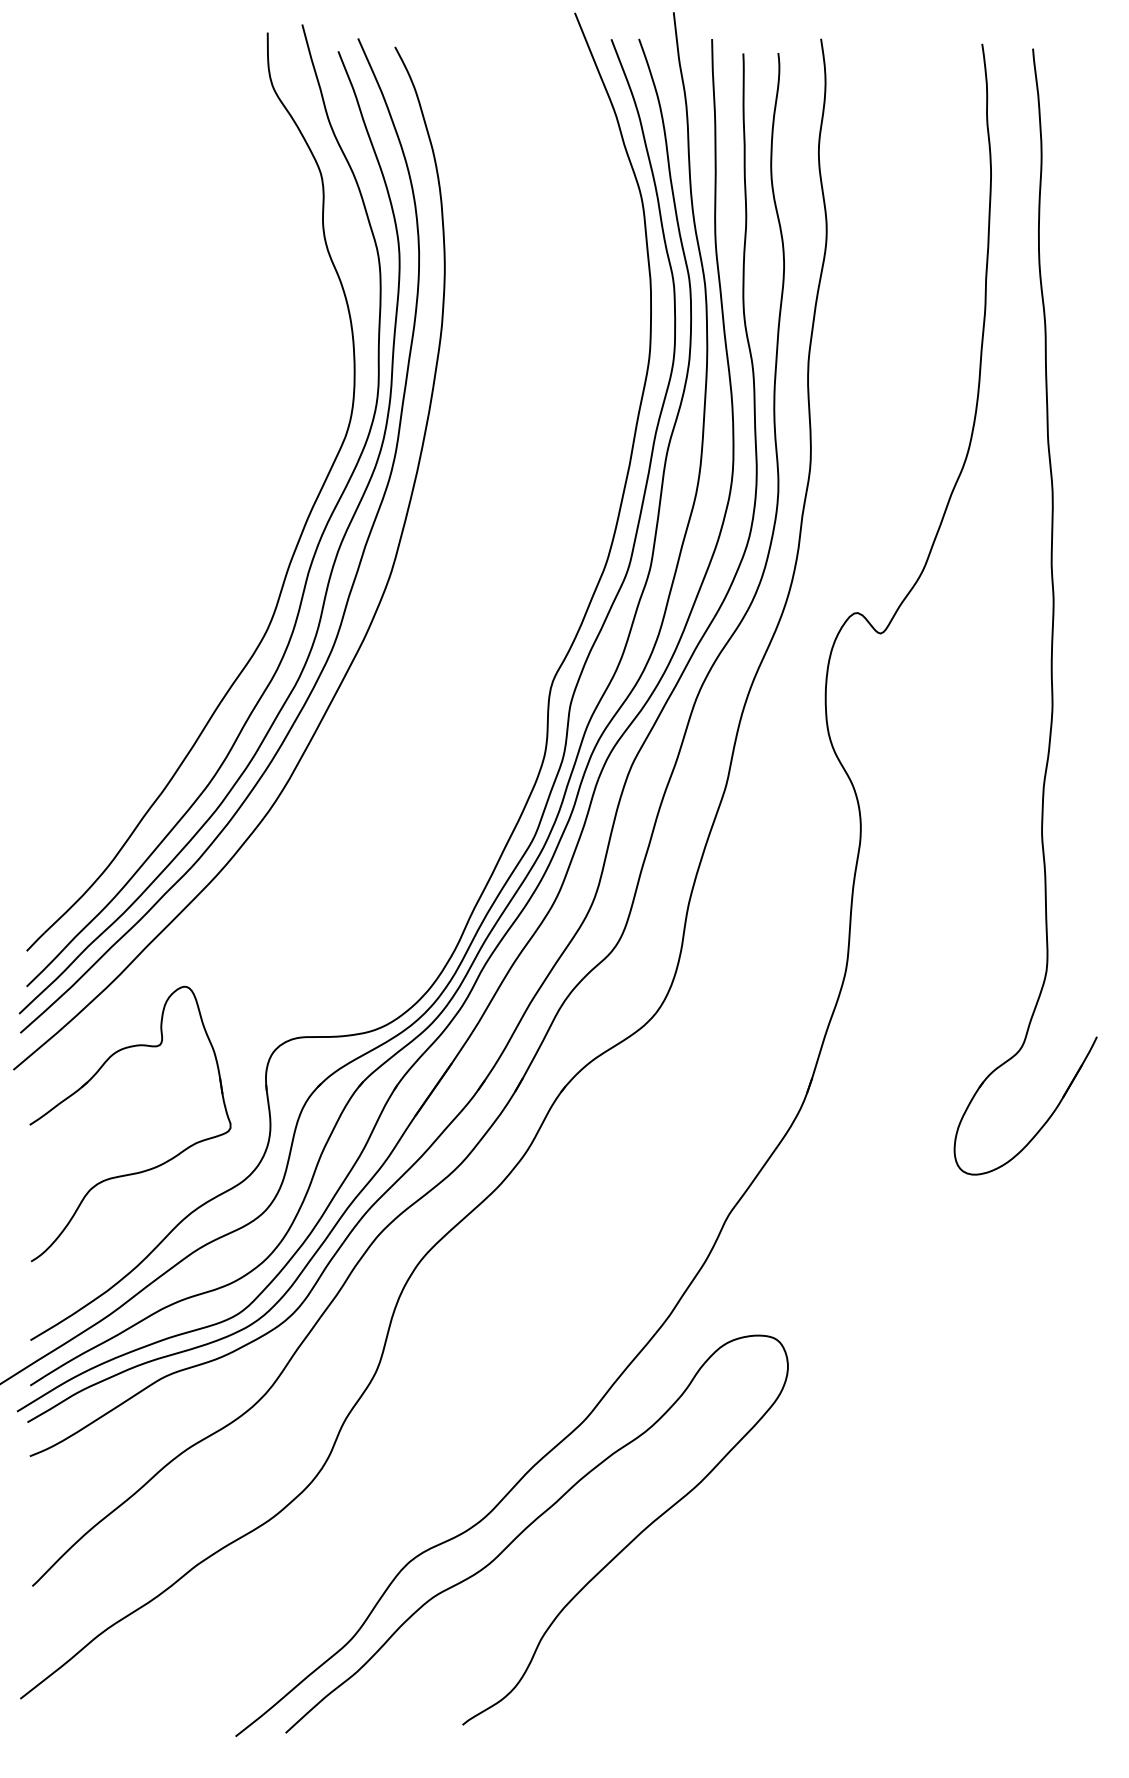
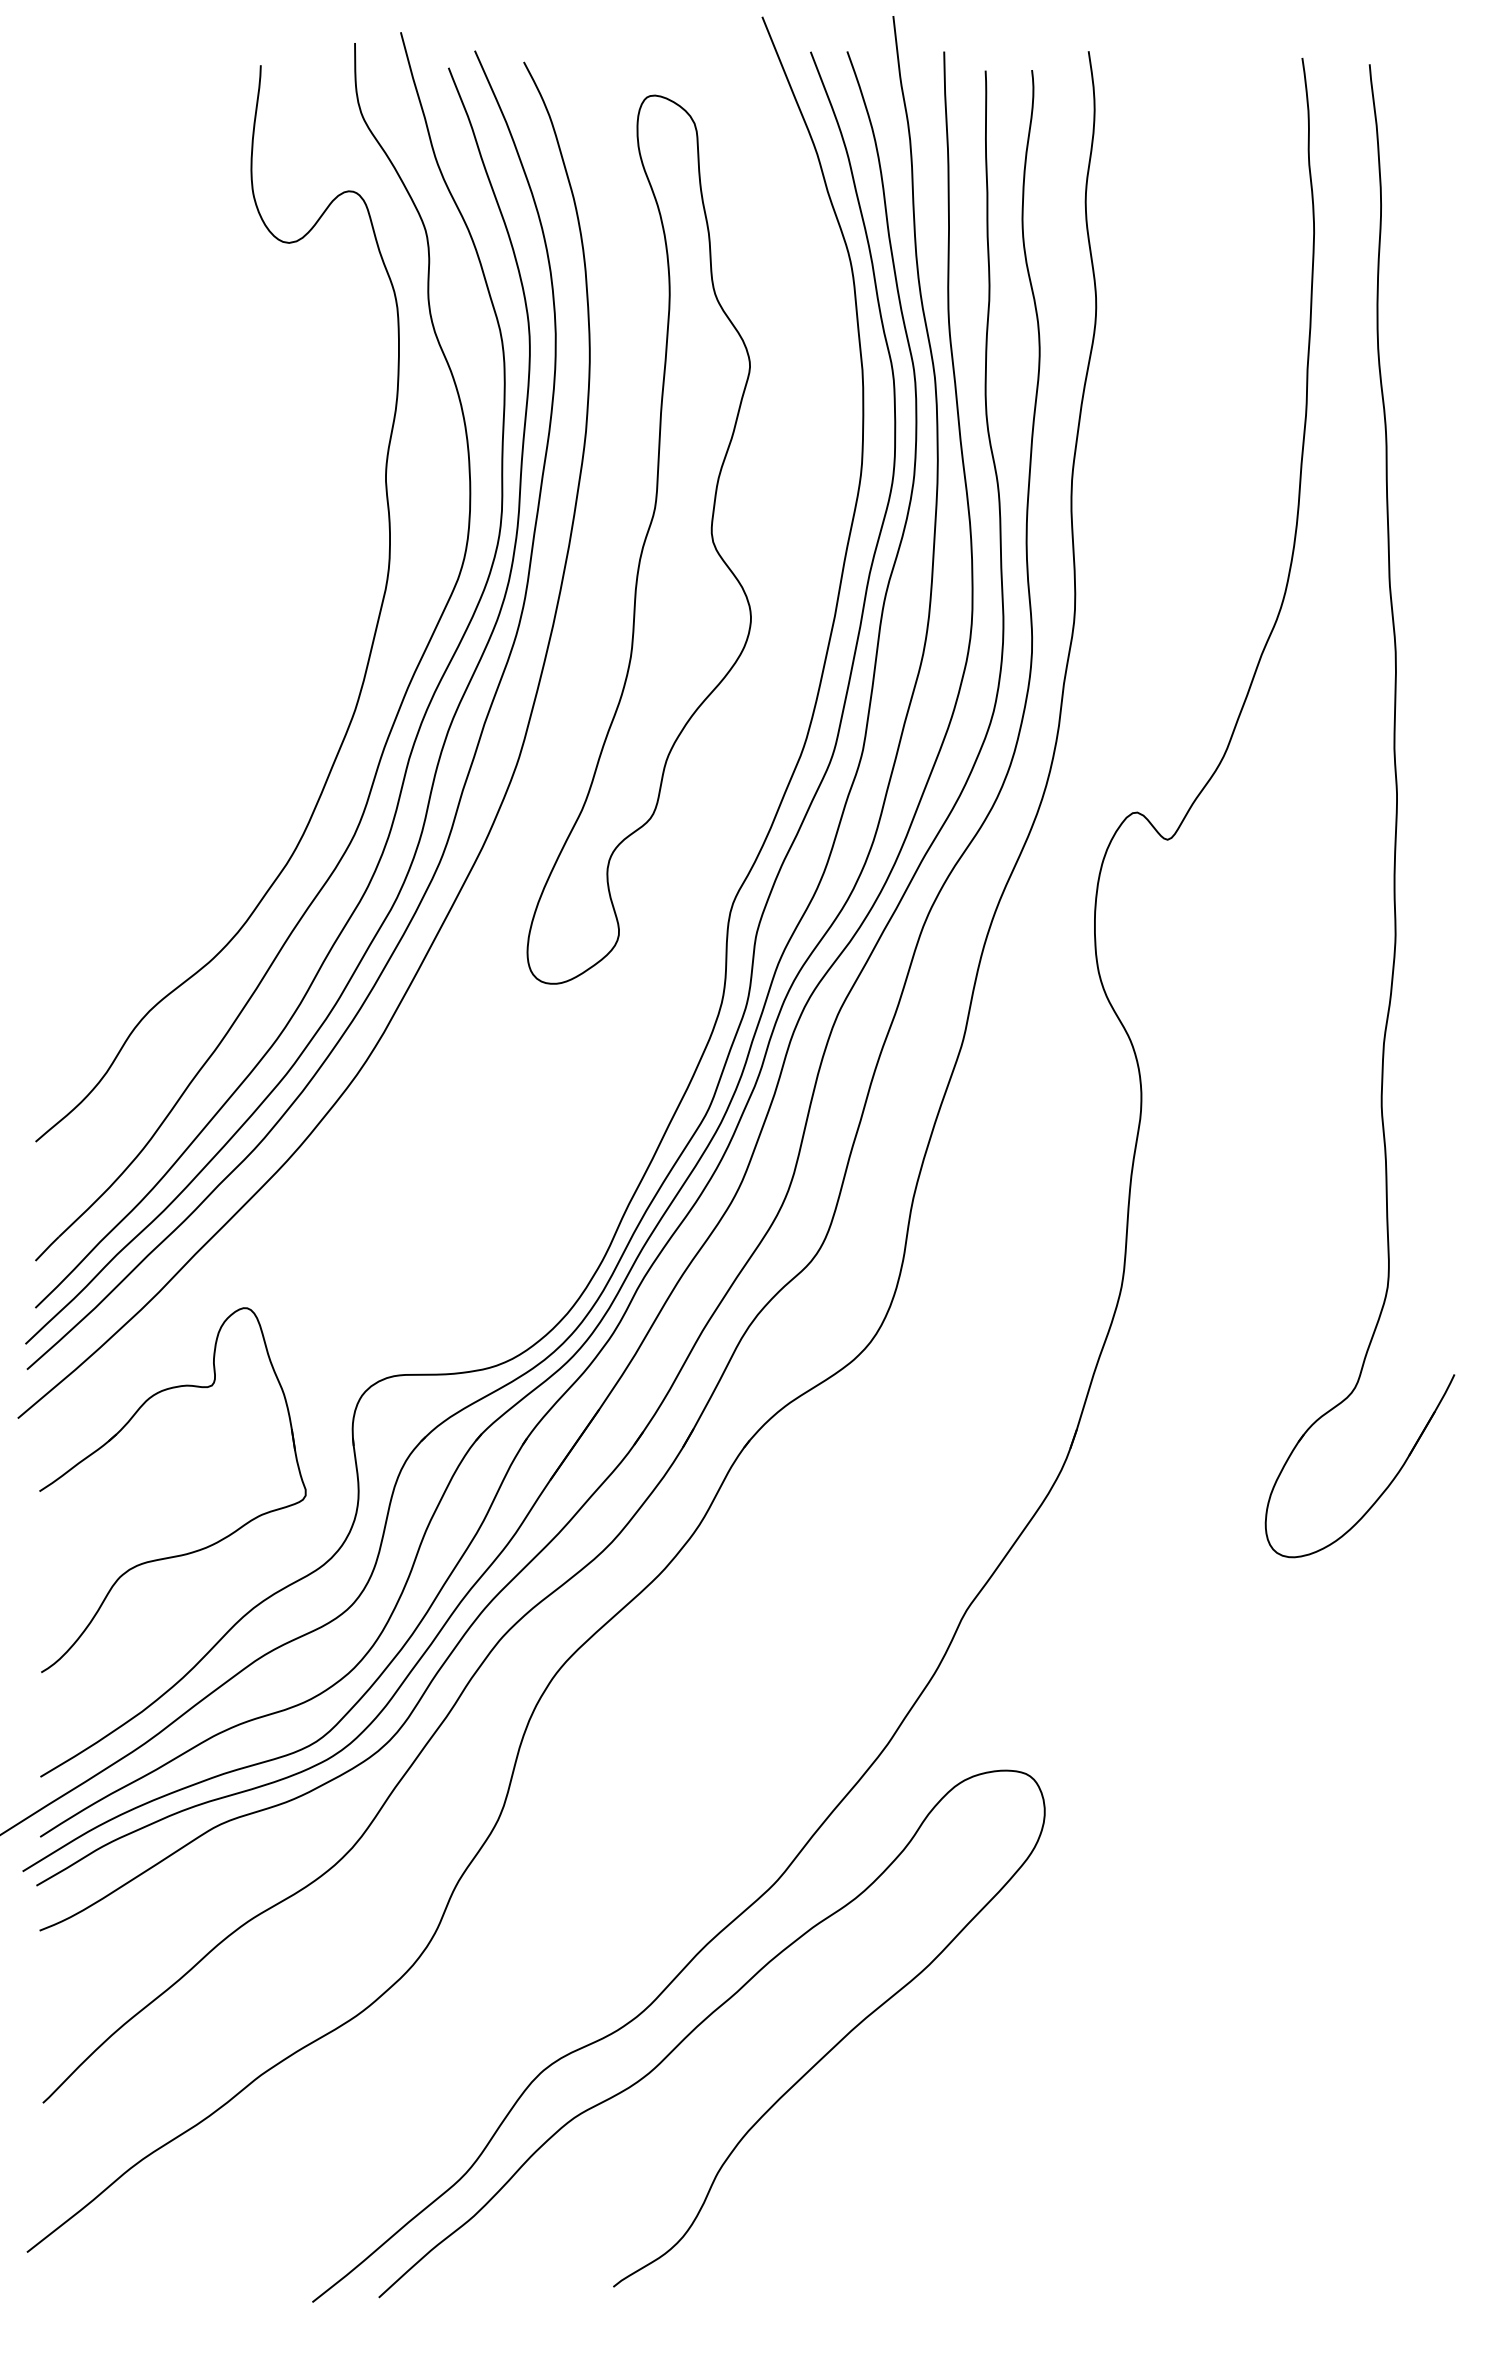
part: (481, 407) -> (638, 539), added
curve: (280, 485) -> (371, 643), added

